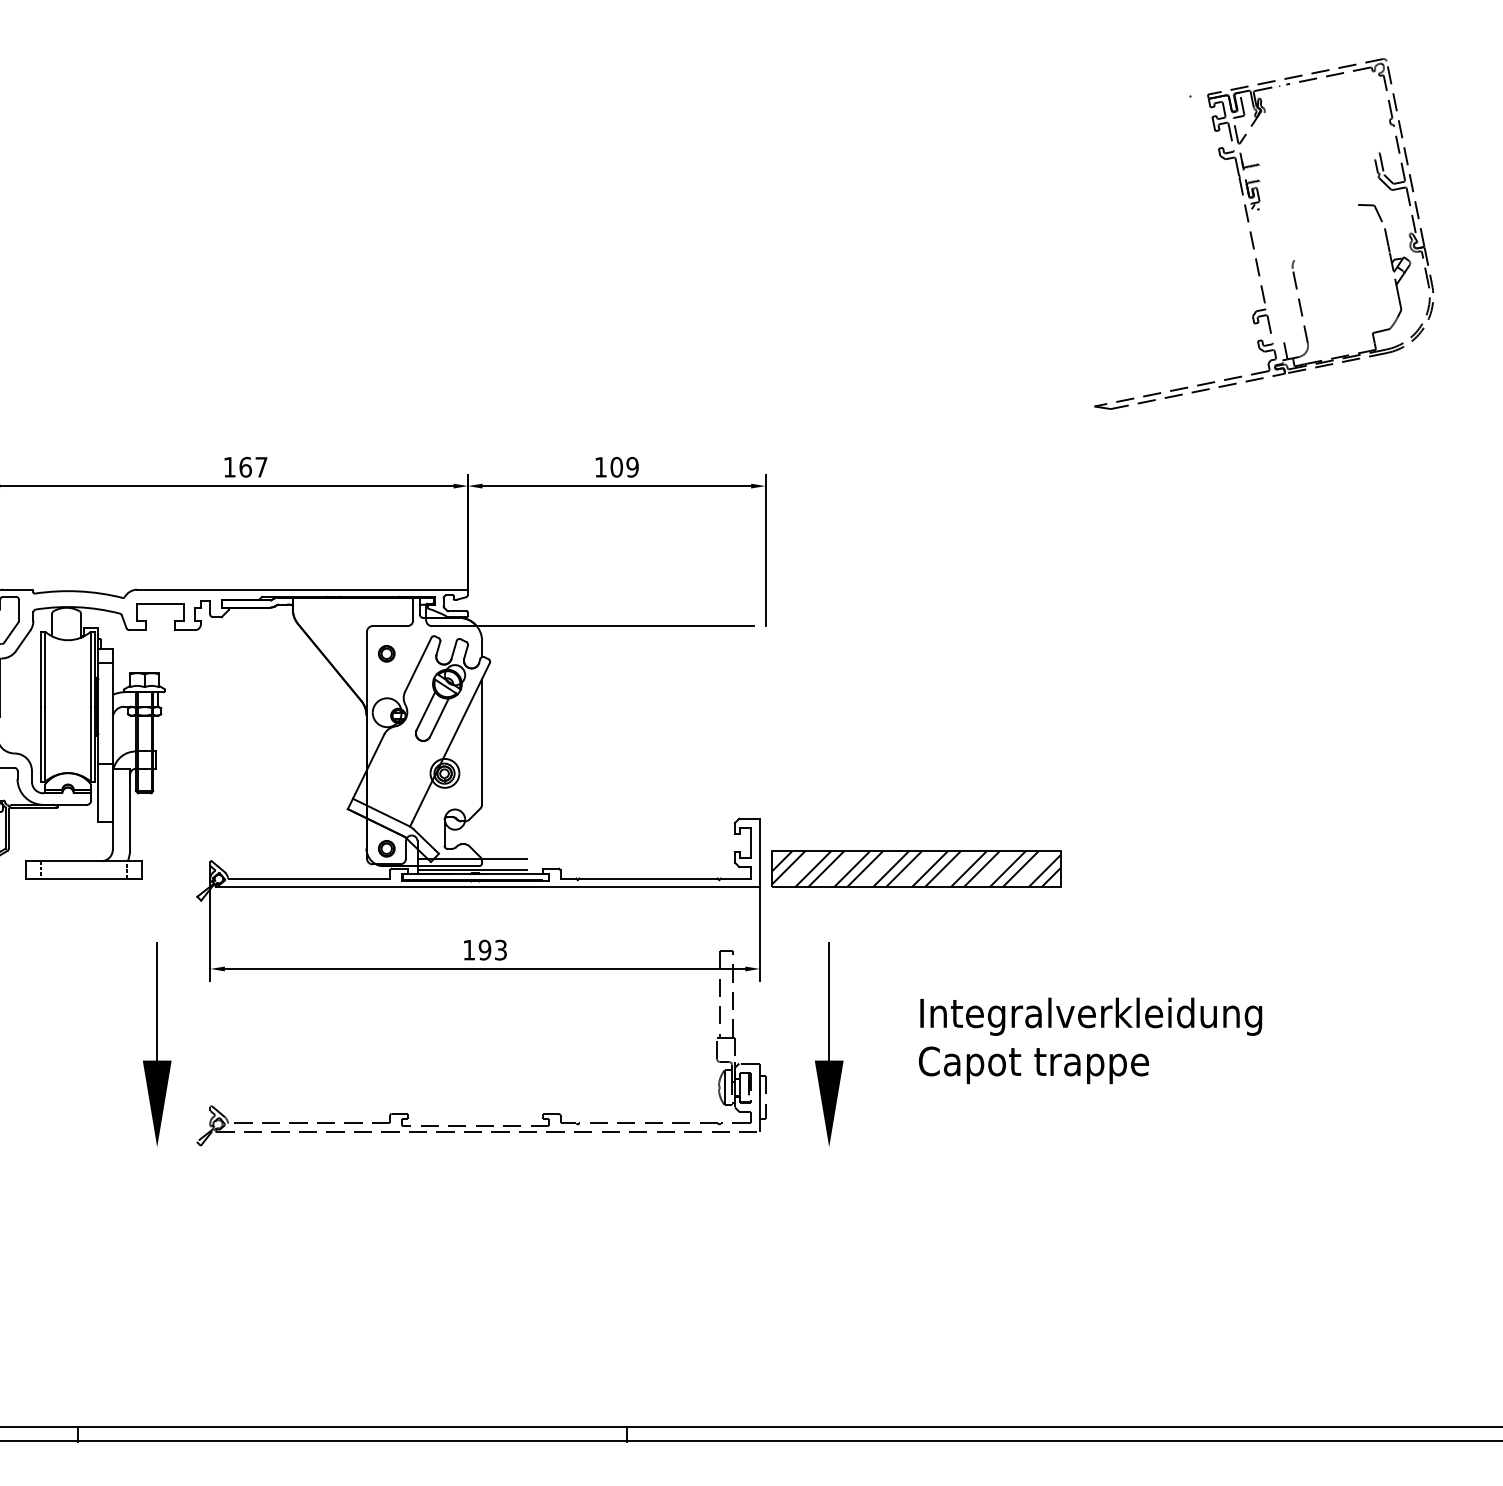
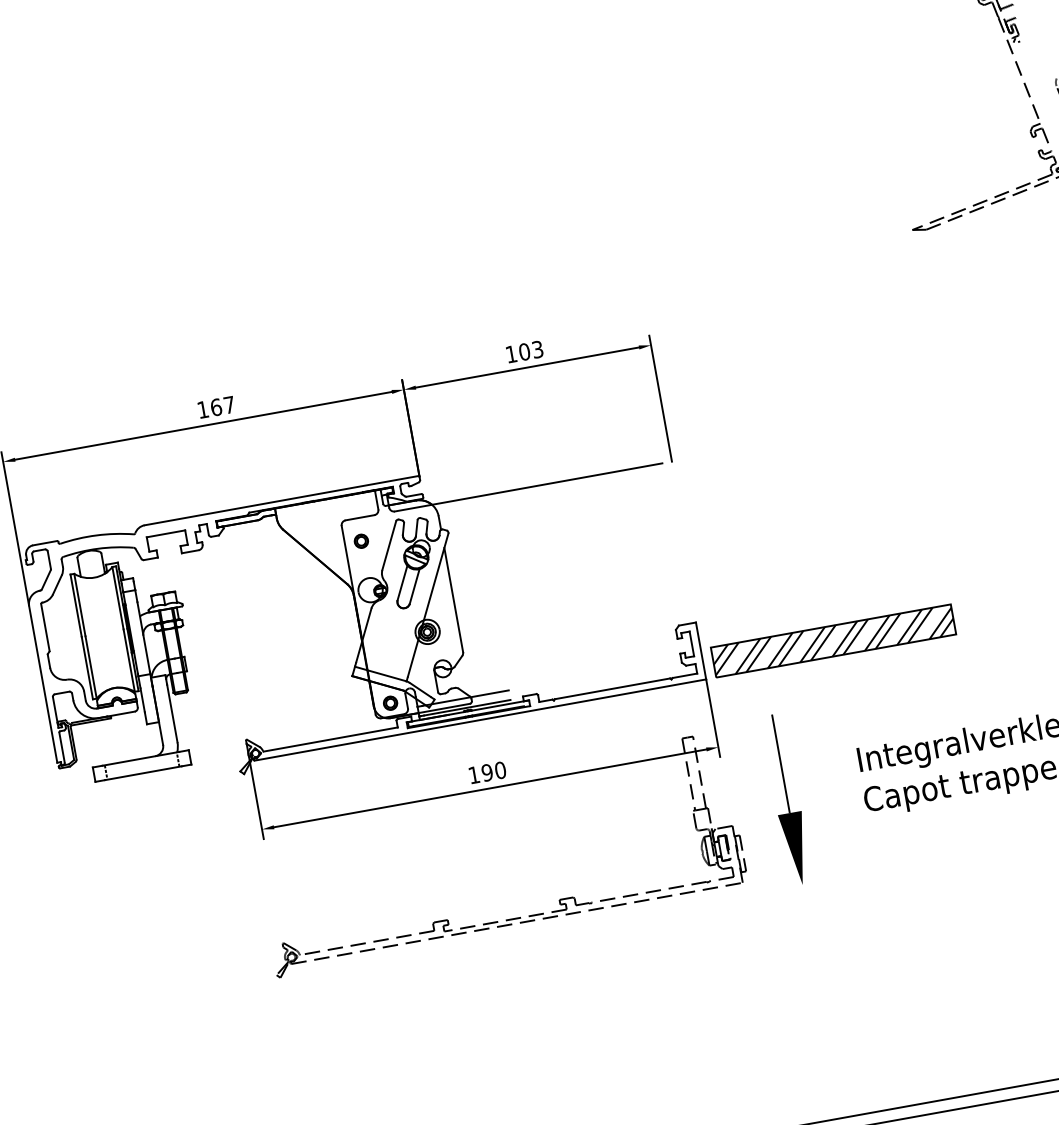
text: (632, 467) -> (537, 349), 109 -> 103
text: (500, 949) -> (500, 769), 193 -> 190
part: (157, 1044) -> (229, 900), removed

